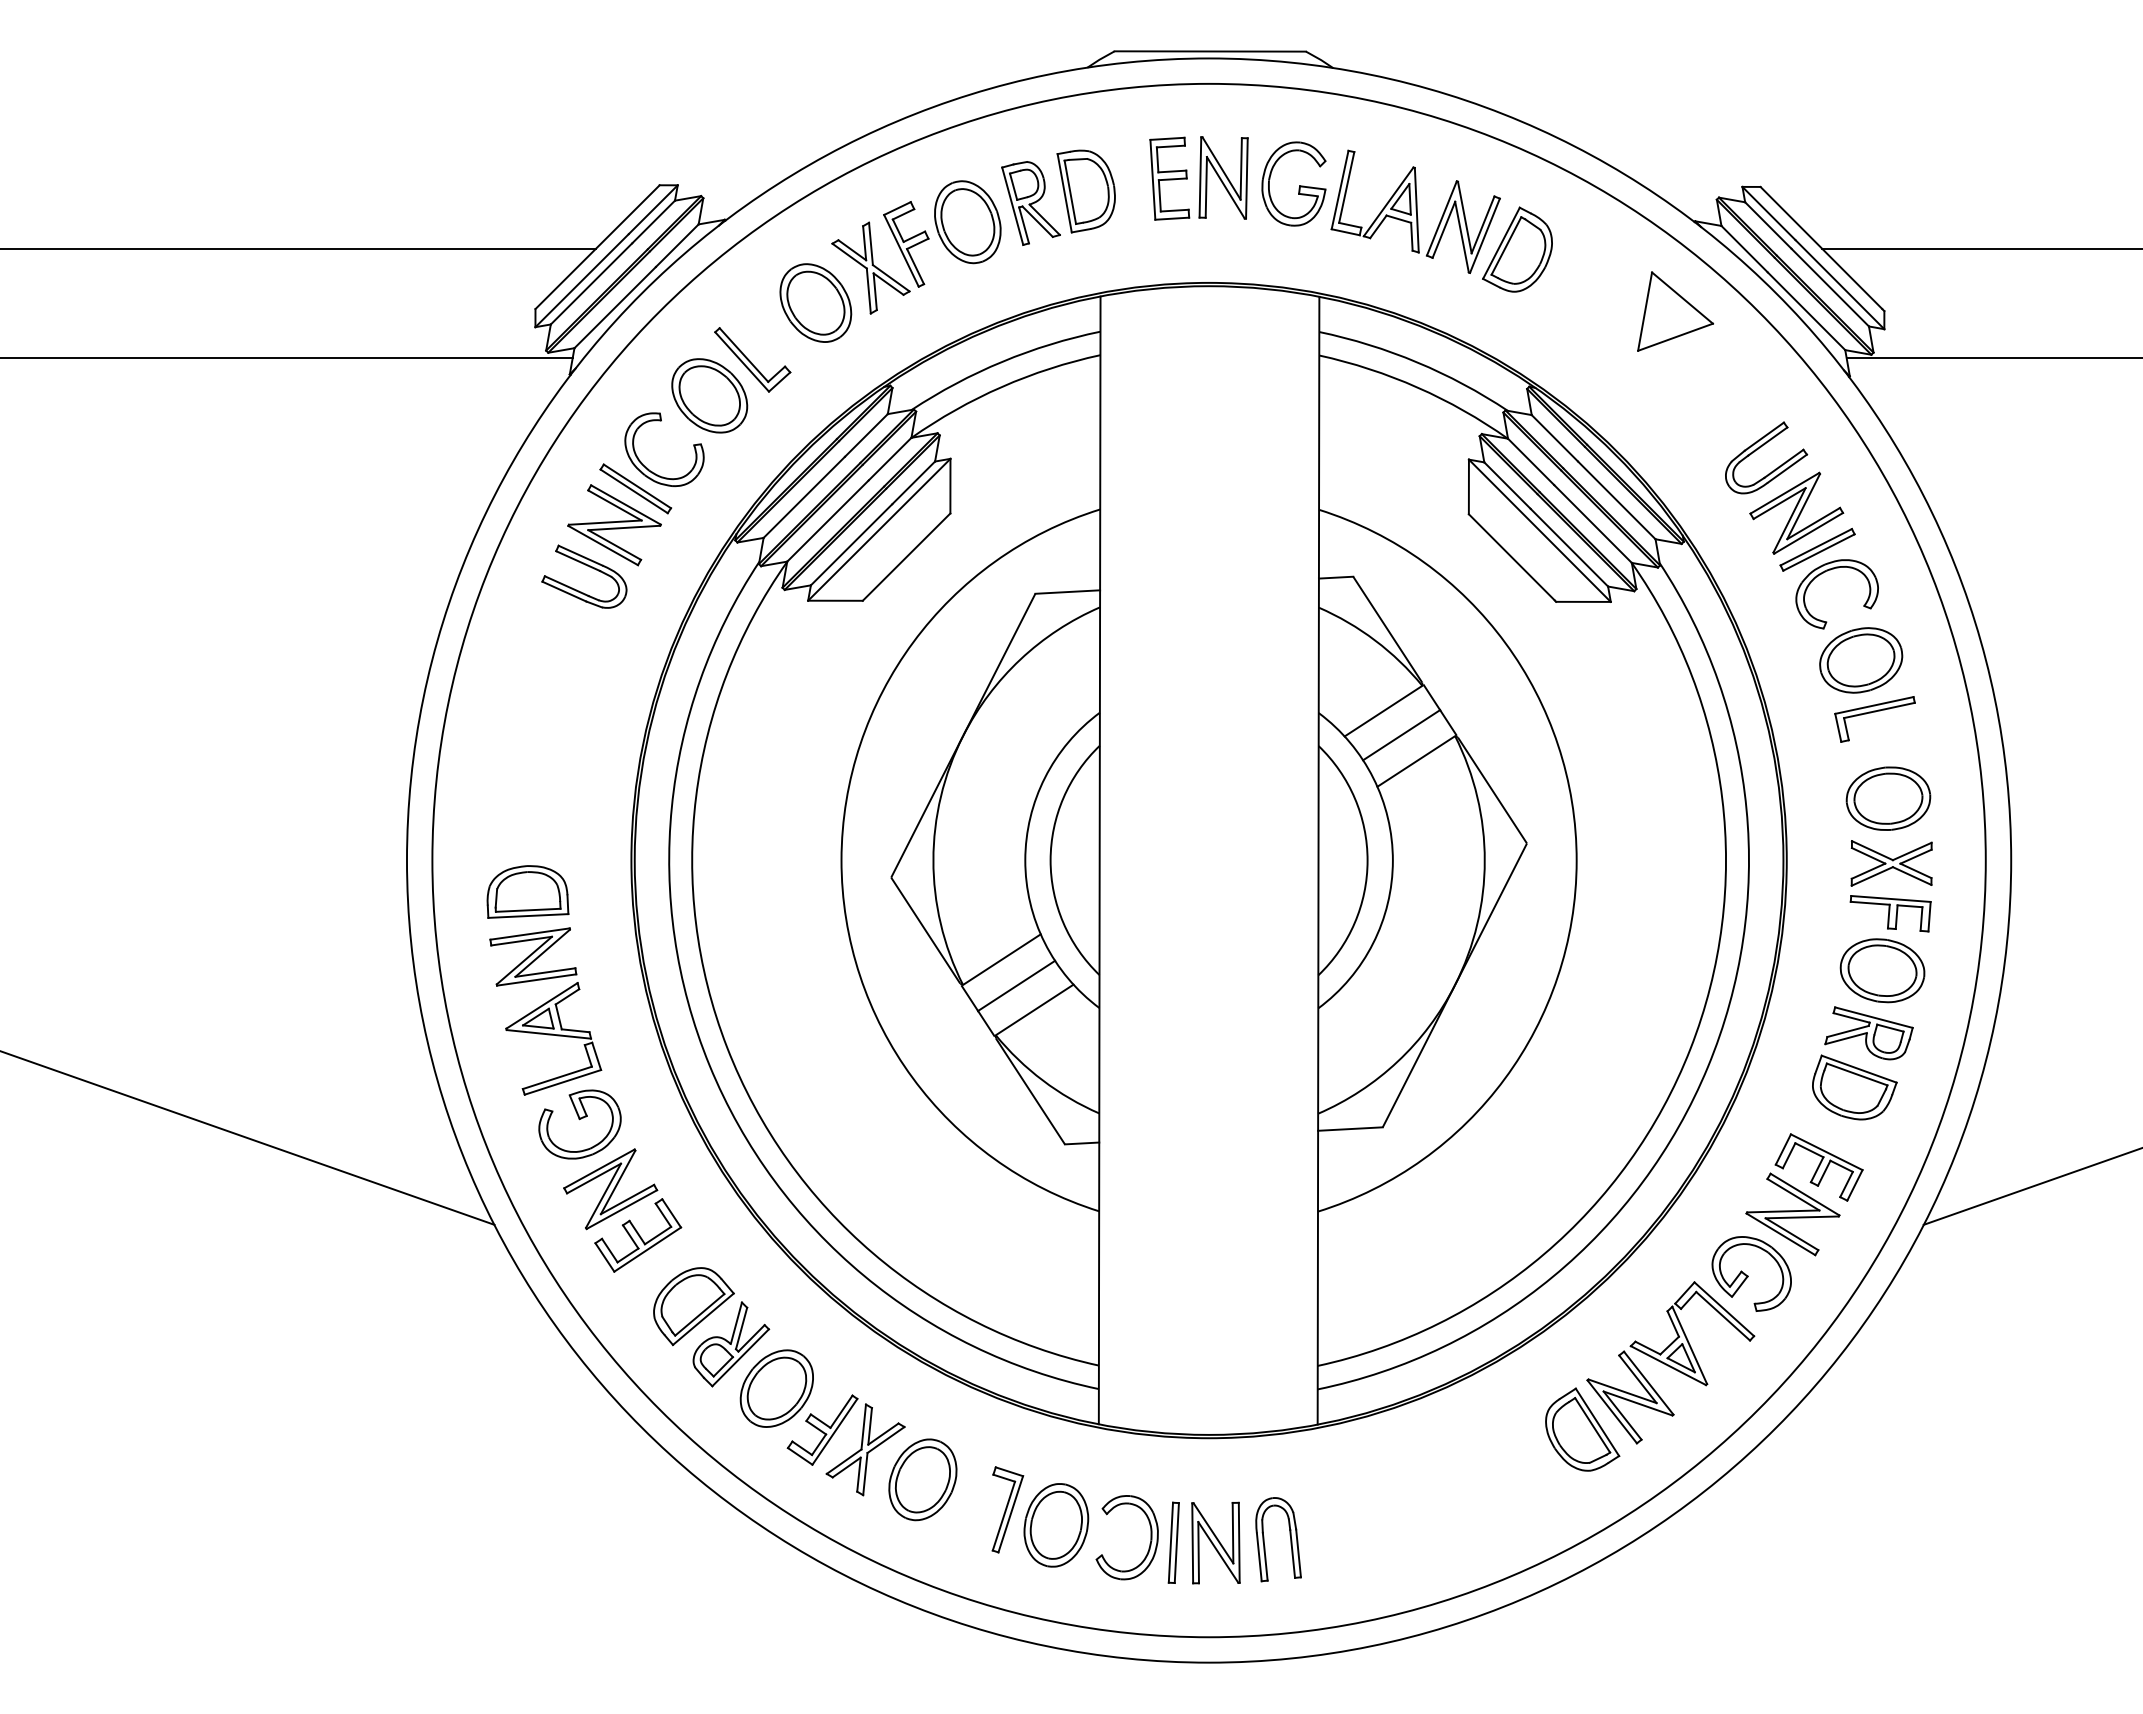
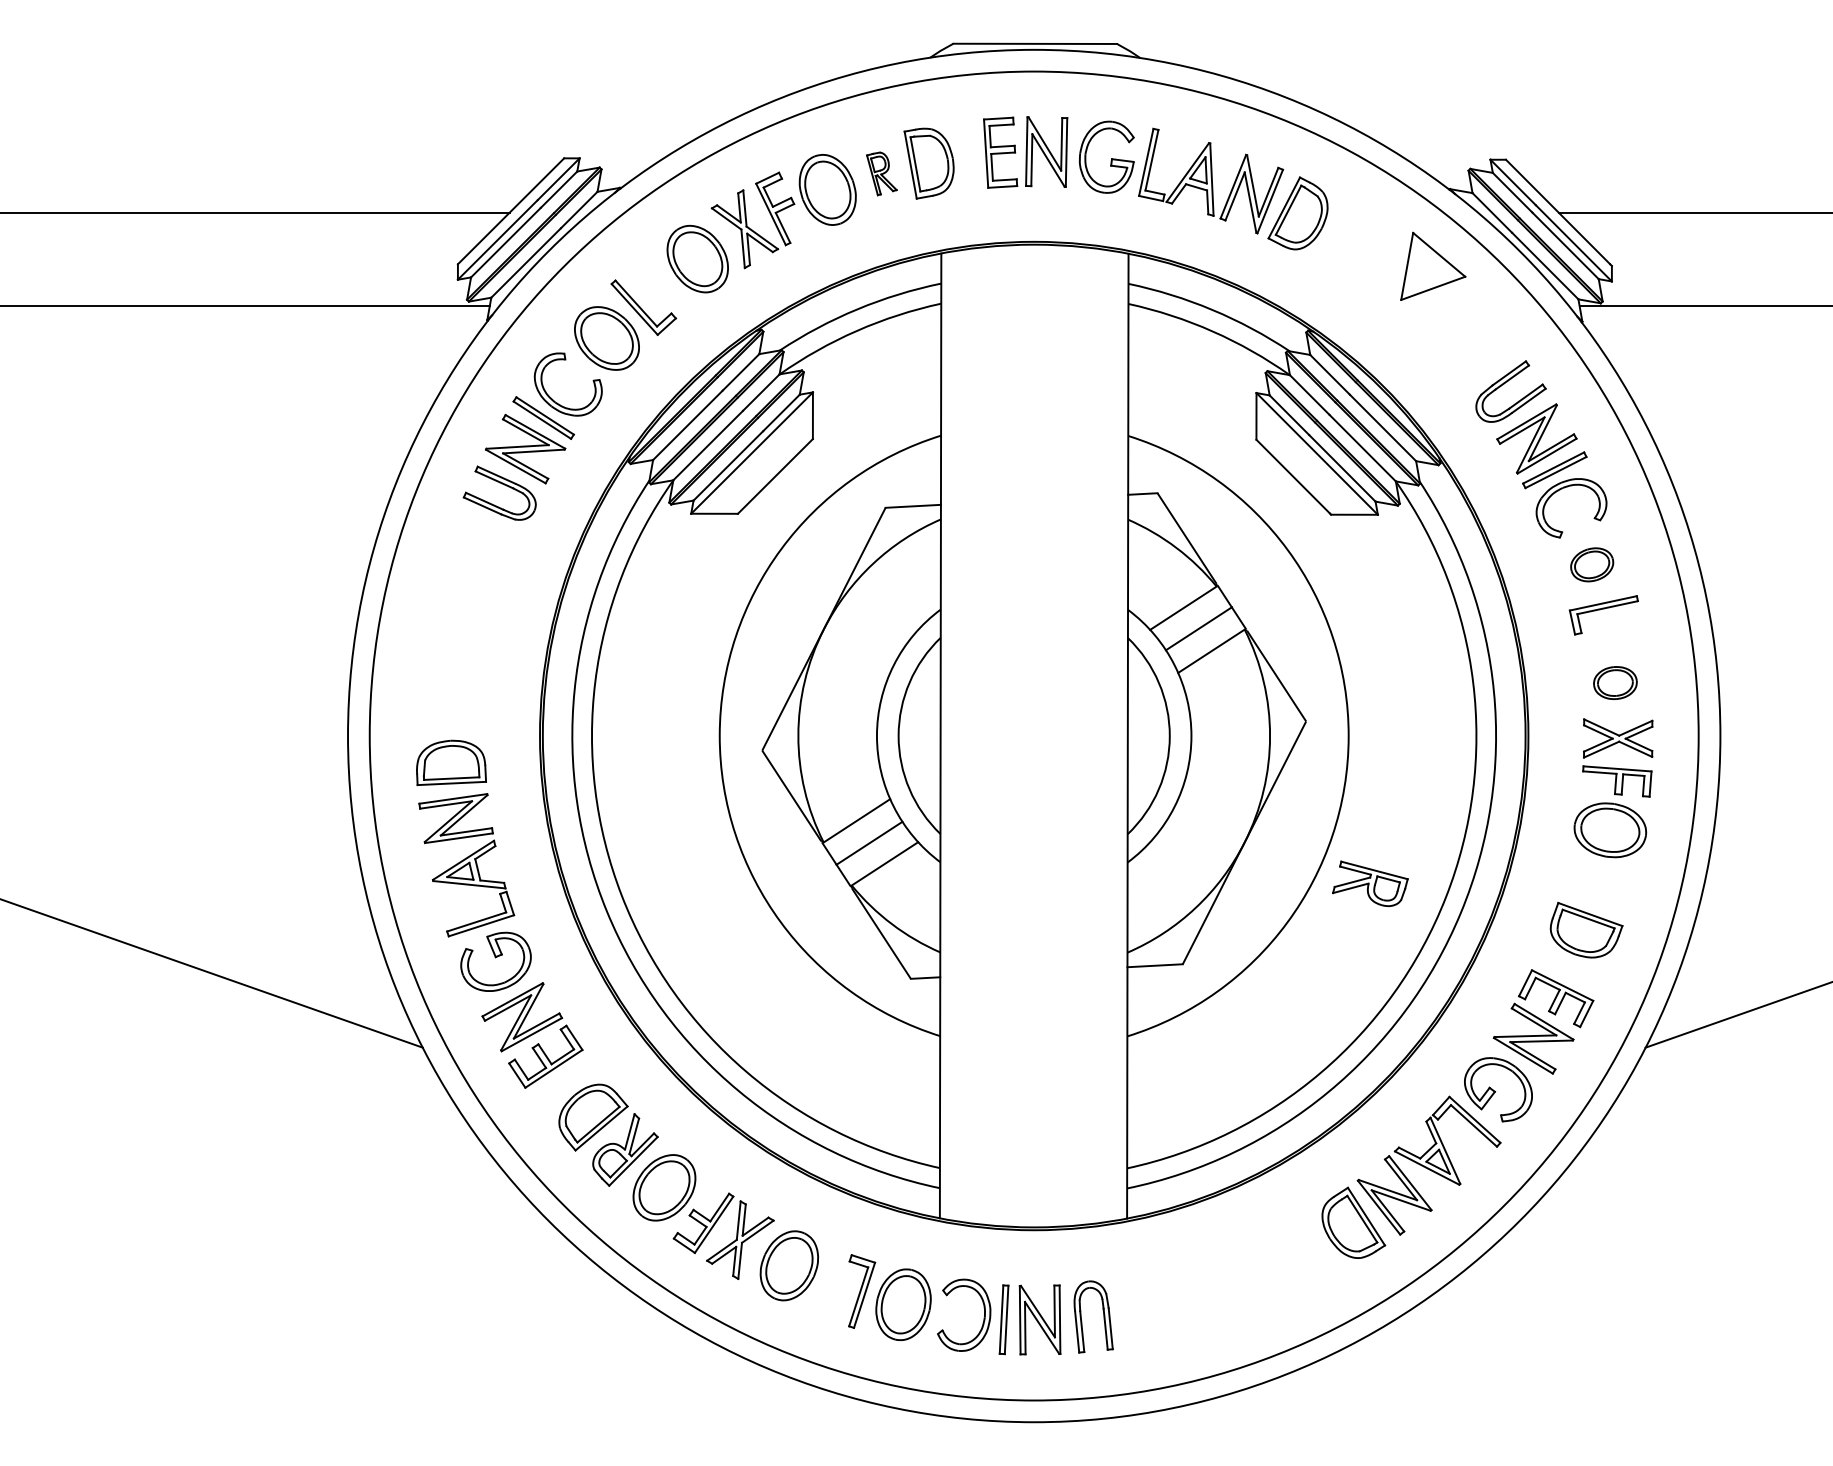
part: (1030, 203) -> (881, 173), size x0.6
part: (1861, 660) -> (1592, 564), size x0.6
part: (1888, 798) -> (1615, 682), size x0.6
part: (1868, 1033) -> (1369, 883), moved

